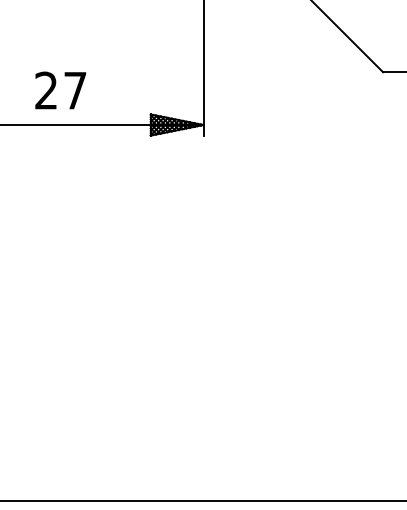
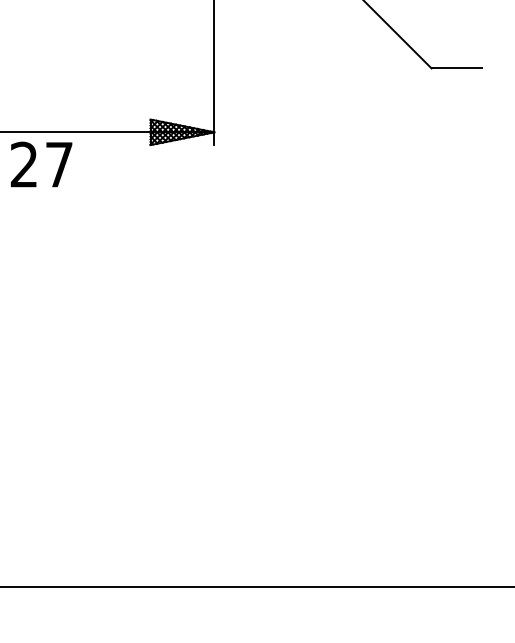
text: (60, 90) -> (41, 164), moved

